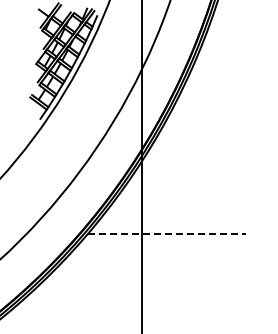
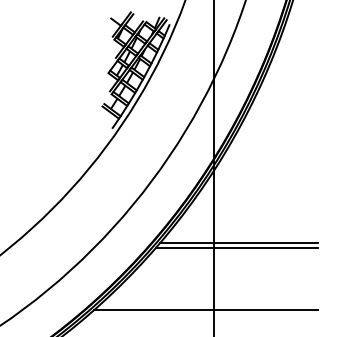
line: (167, 233) -> (239, 242), dashed -> solid
line: (164, 238) -> (236, 247), added
line: (134, 301) -> (206, 310), added

